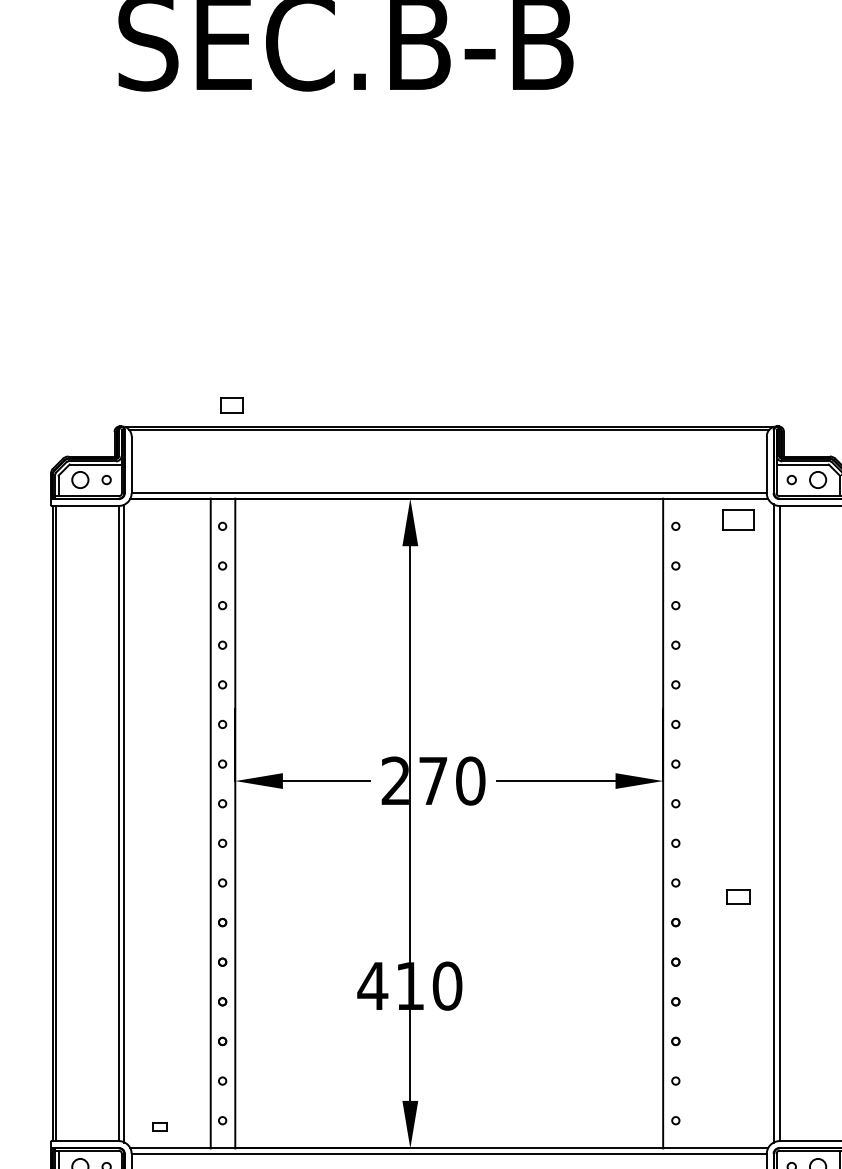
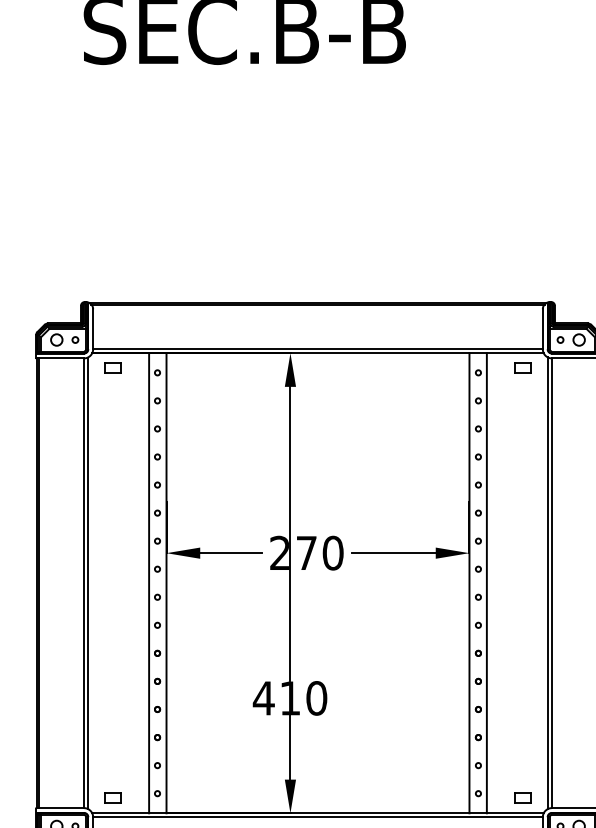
part: (231, 404) -> (112, 367), moved
part: (738, 518) -> (522, 367), size x0.71
line: (687, 823) -> (486, 583), added
part: (738, 895) -> (522, 797), moved
part: (159, 1126) -> (112, 797), size x1.67

